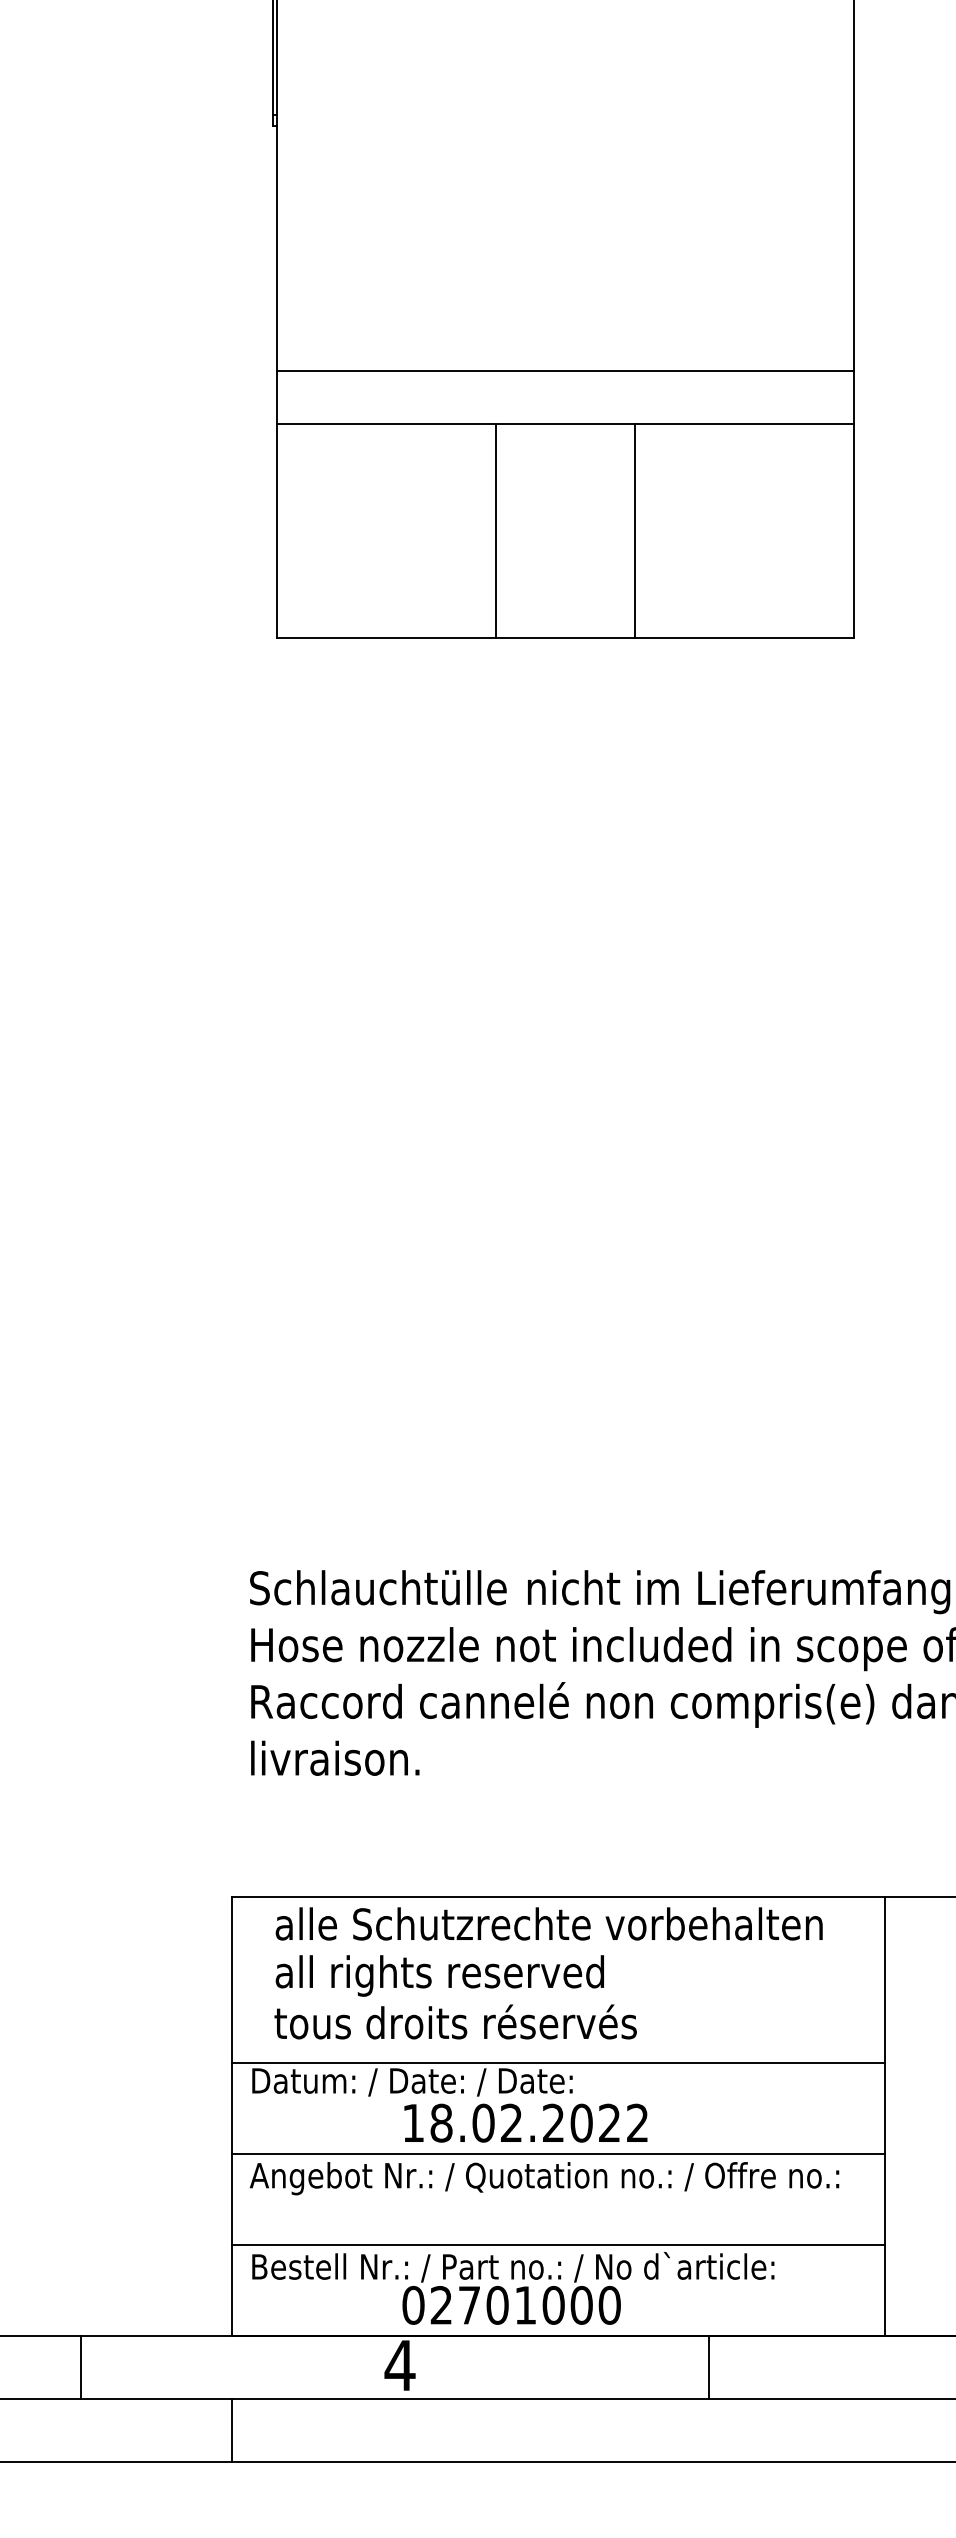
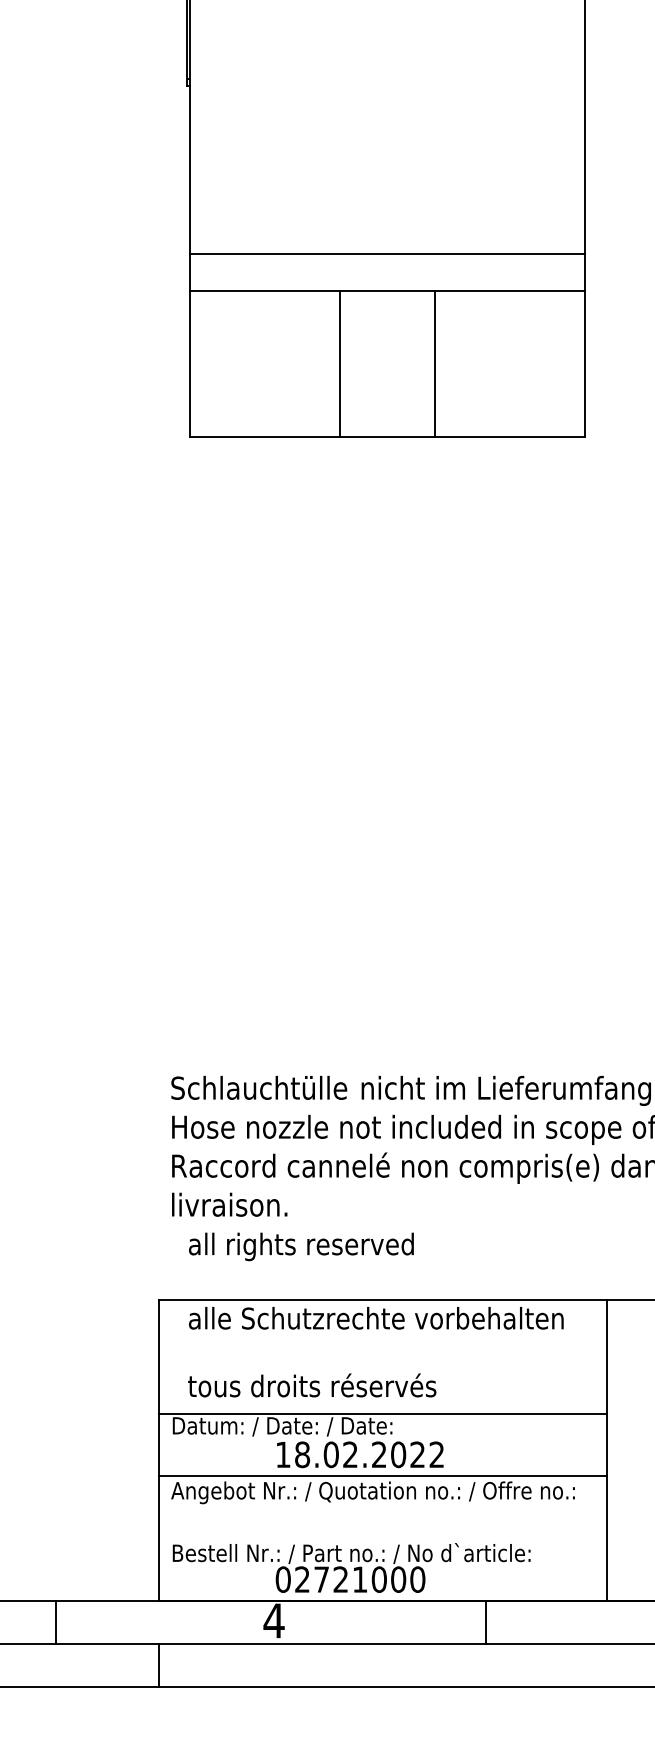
text: (440, 1975) -> (301, 1246), moved
line: (558, 2245) -> (382, 1538), removed
text: (496, 2305) -> (340, 1579), 02701000 -> 02721000

